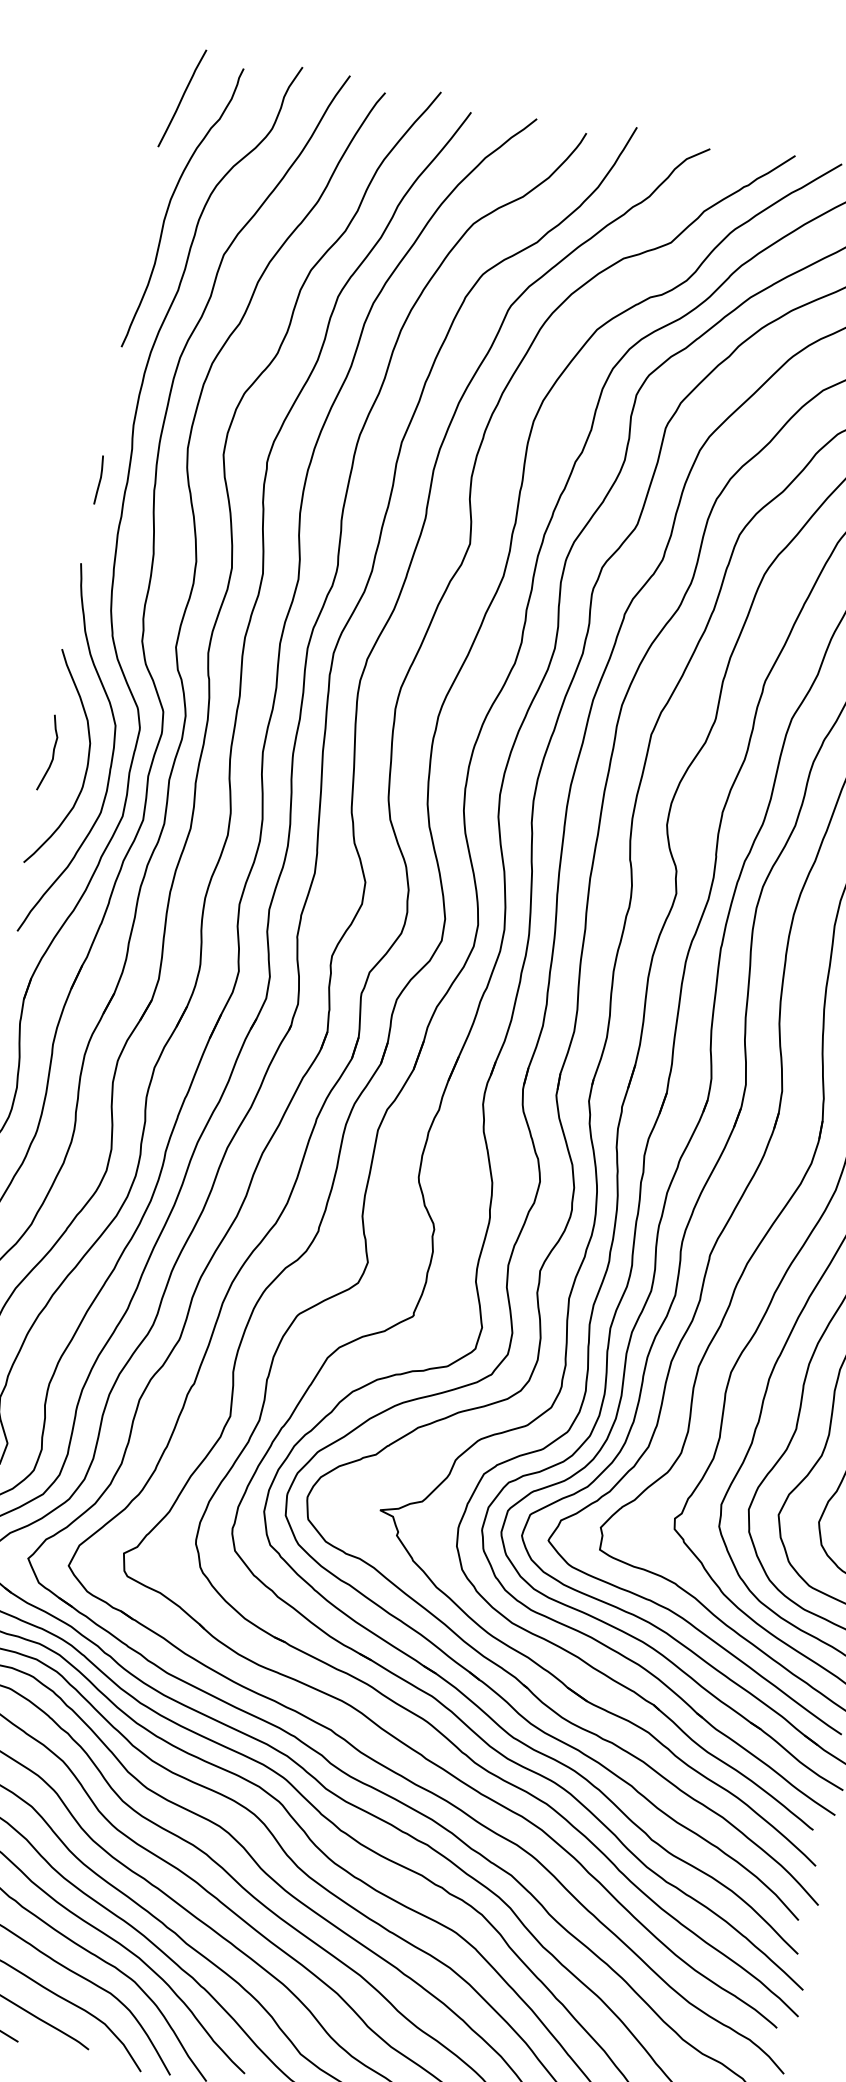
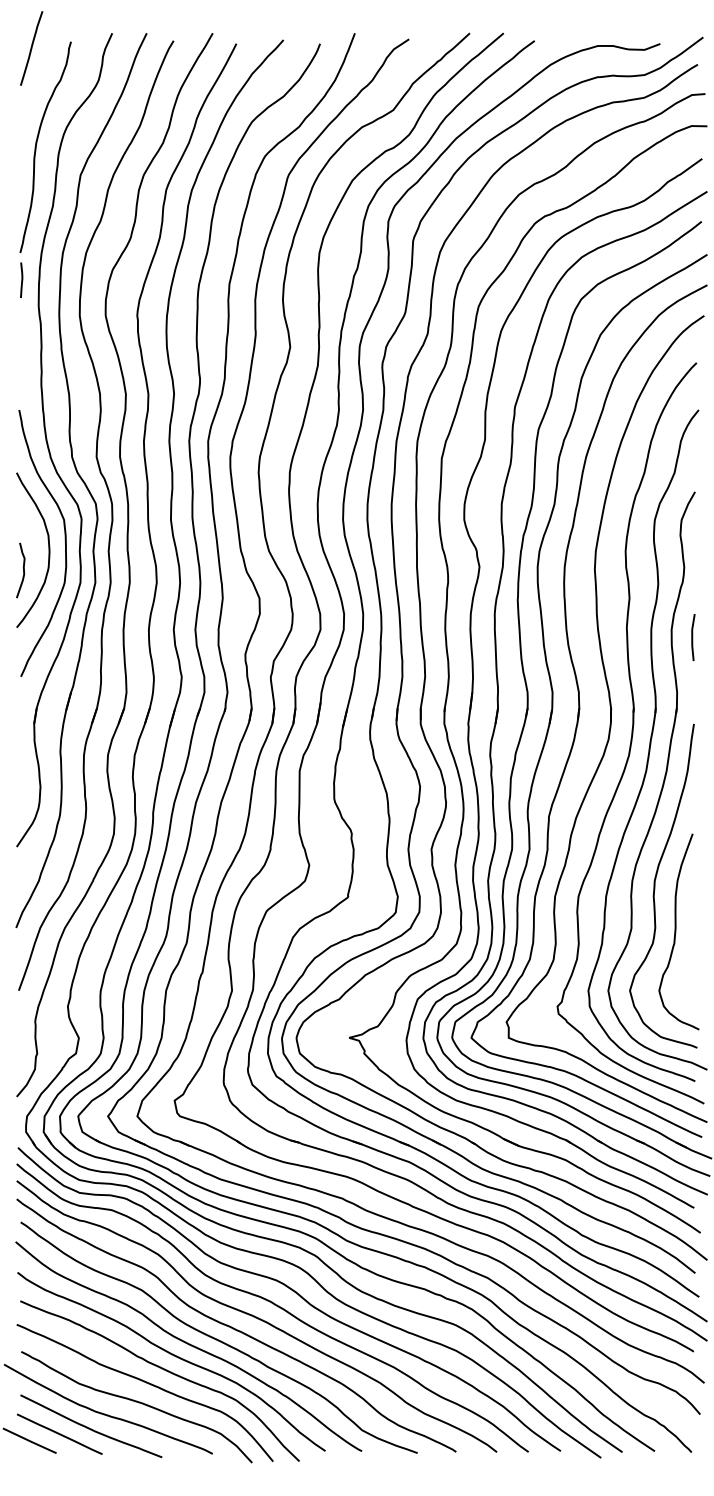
line: (182, 98) -> (31, 48), moved
line: (99, 479) -> (21, 279), moved
curve: (52, 753) -> (23, 570), moved

